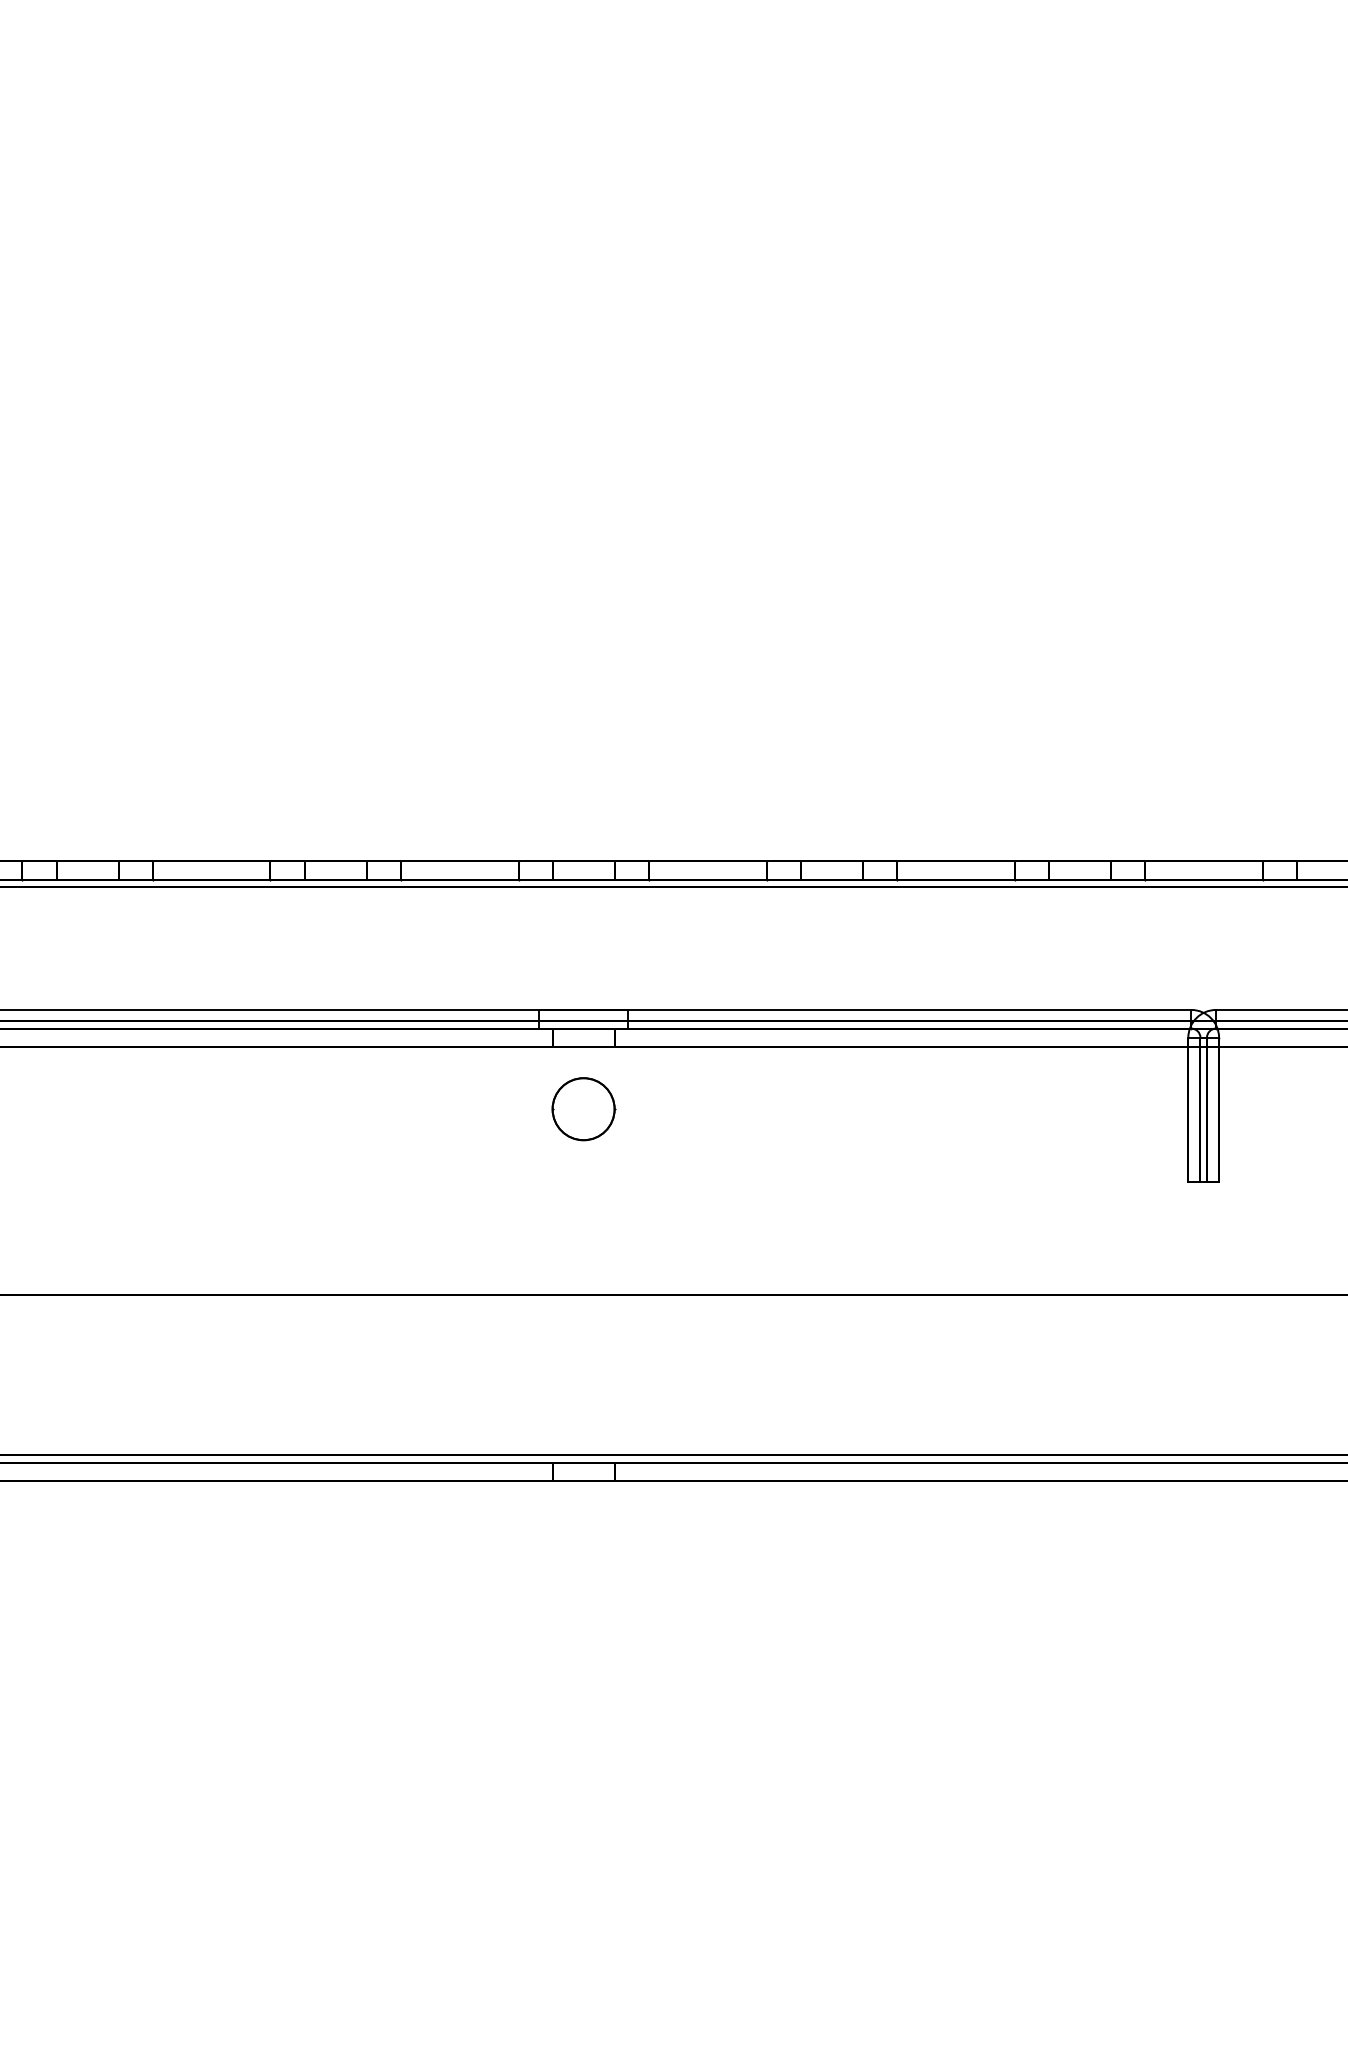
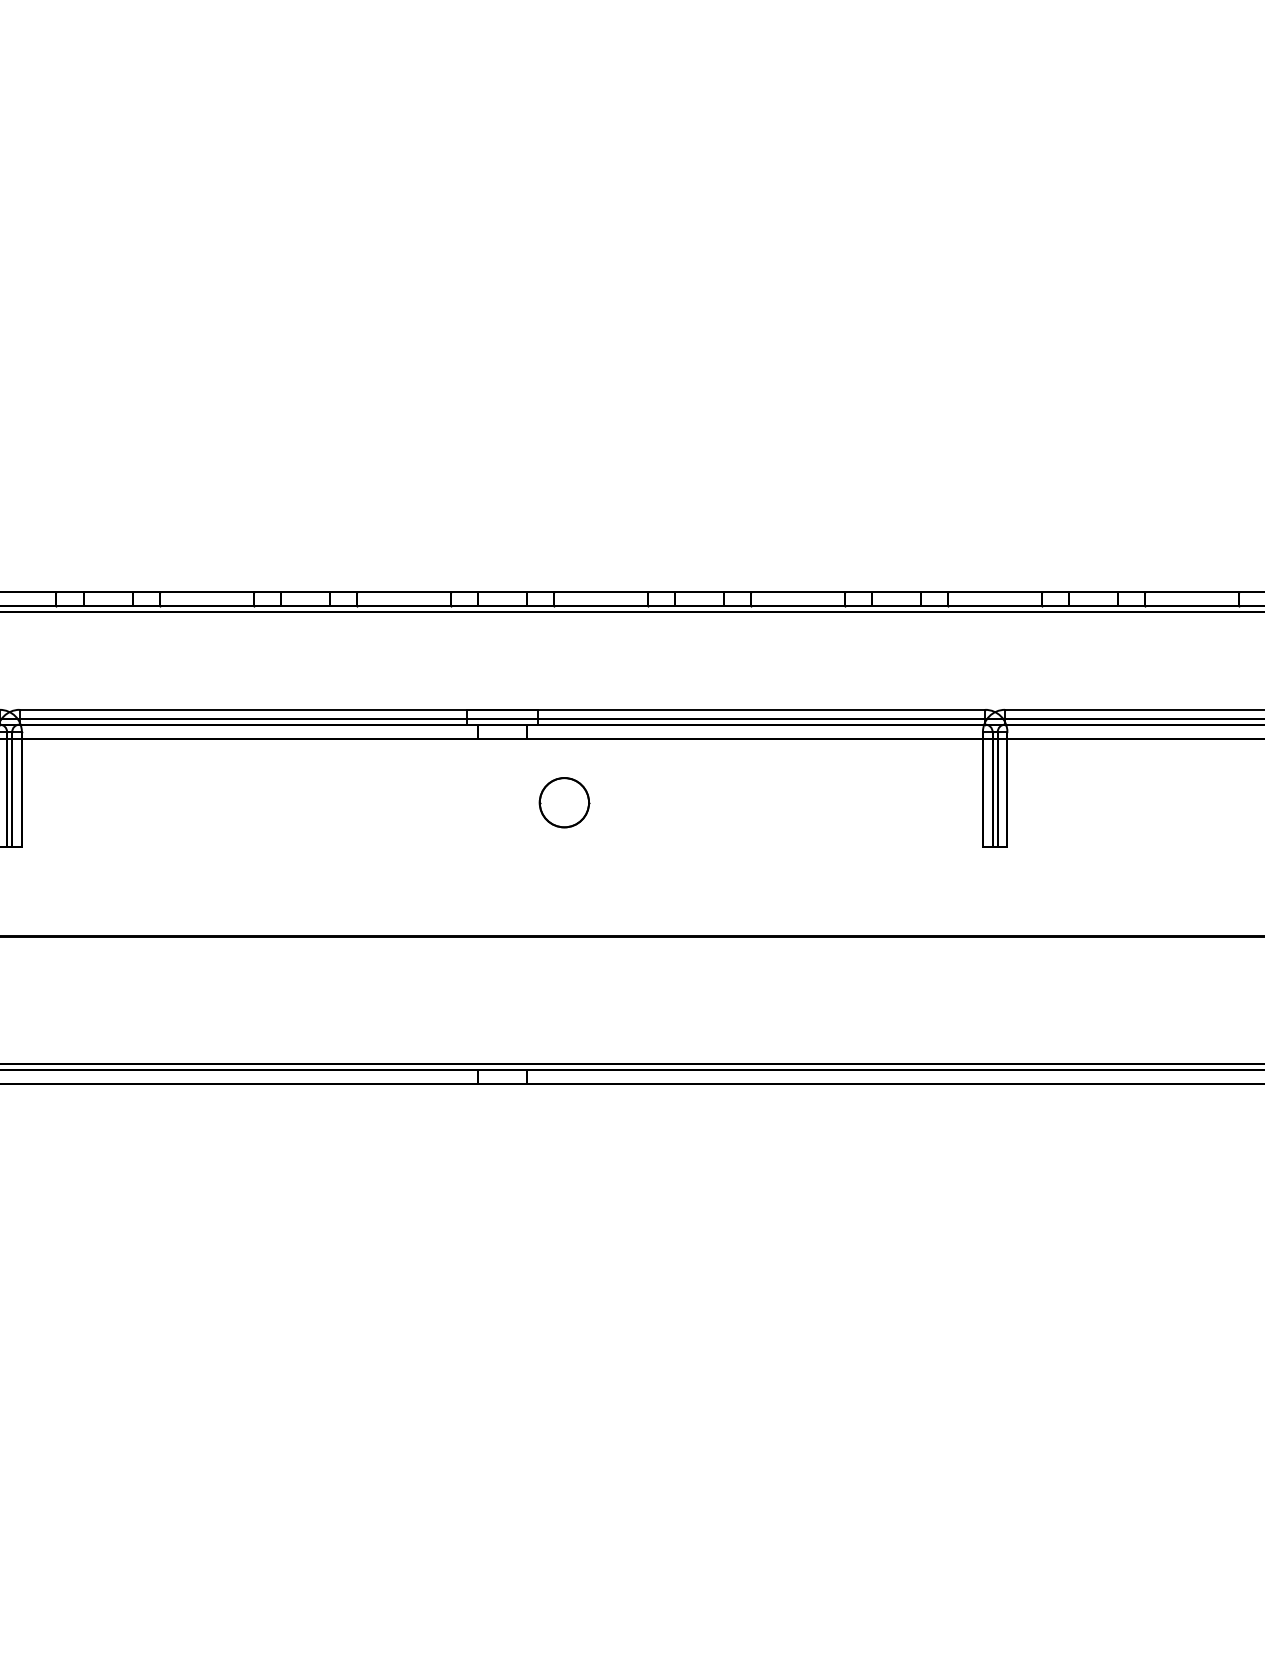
part: (583, 1108) -> (564, 802), moved

